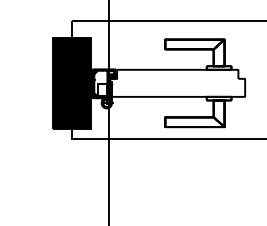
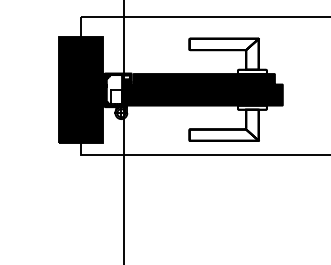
fill: (177, 83) -> (203, 89), added

